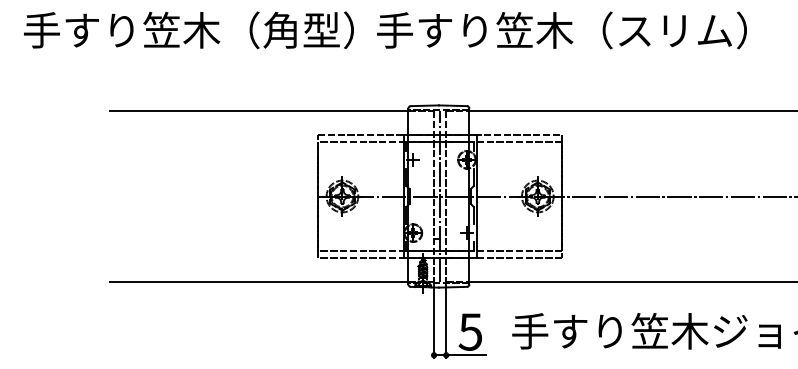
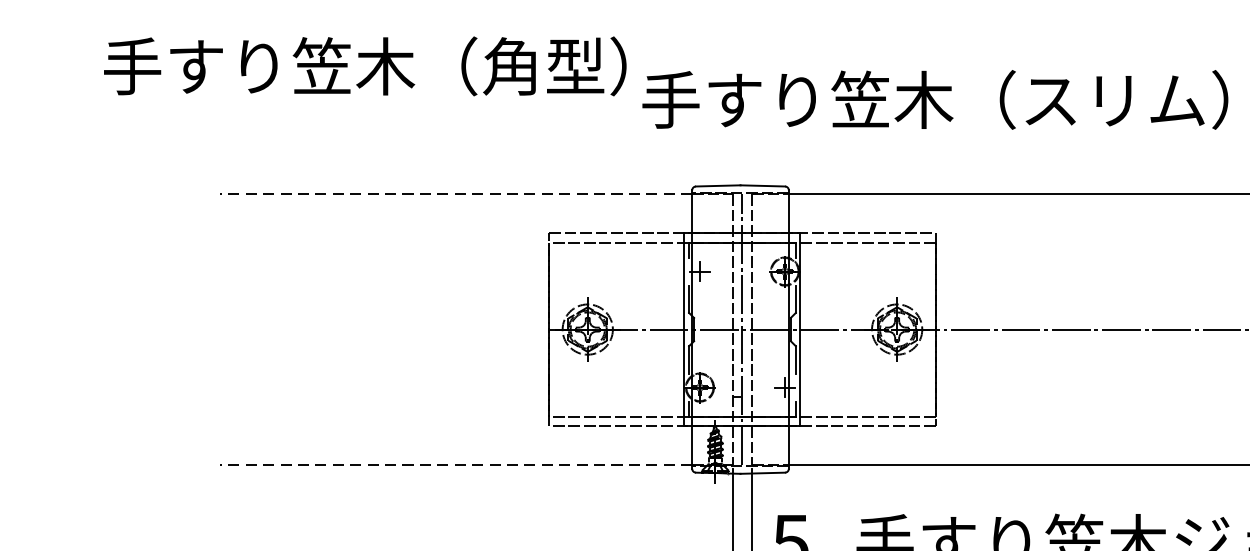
text: (188, 30) -> (364, 66), moved
text: (561, 30) -> (934, 99), moved
line: (259, 111) -> (456, 194), solid -> dashed
line: (259, 282) -> (456, 465), solid -> dashed

